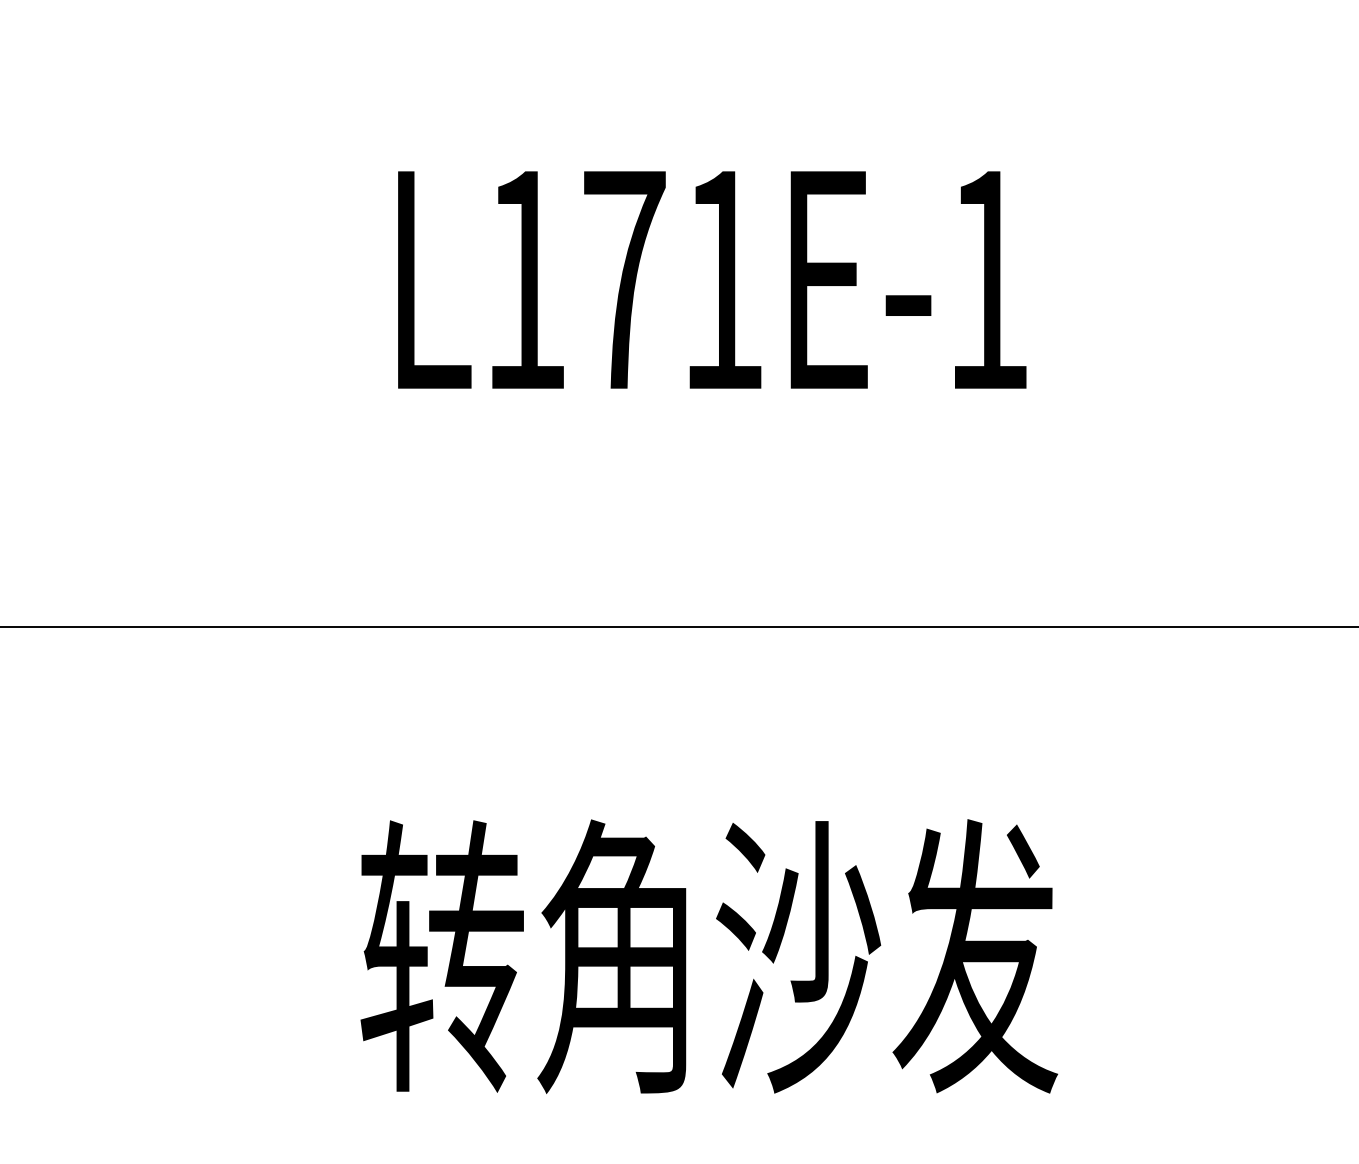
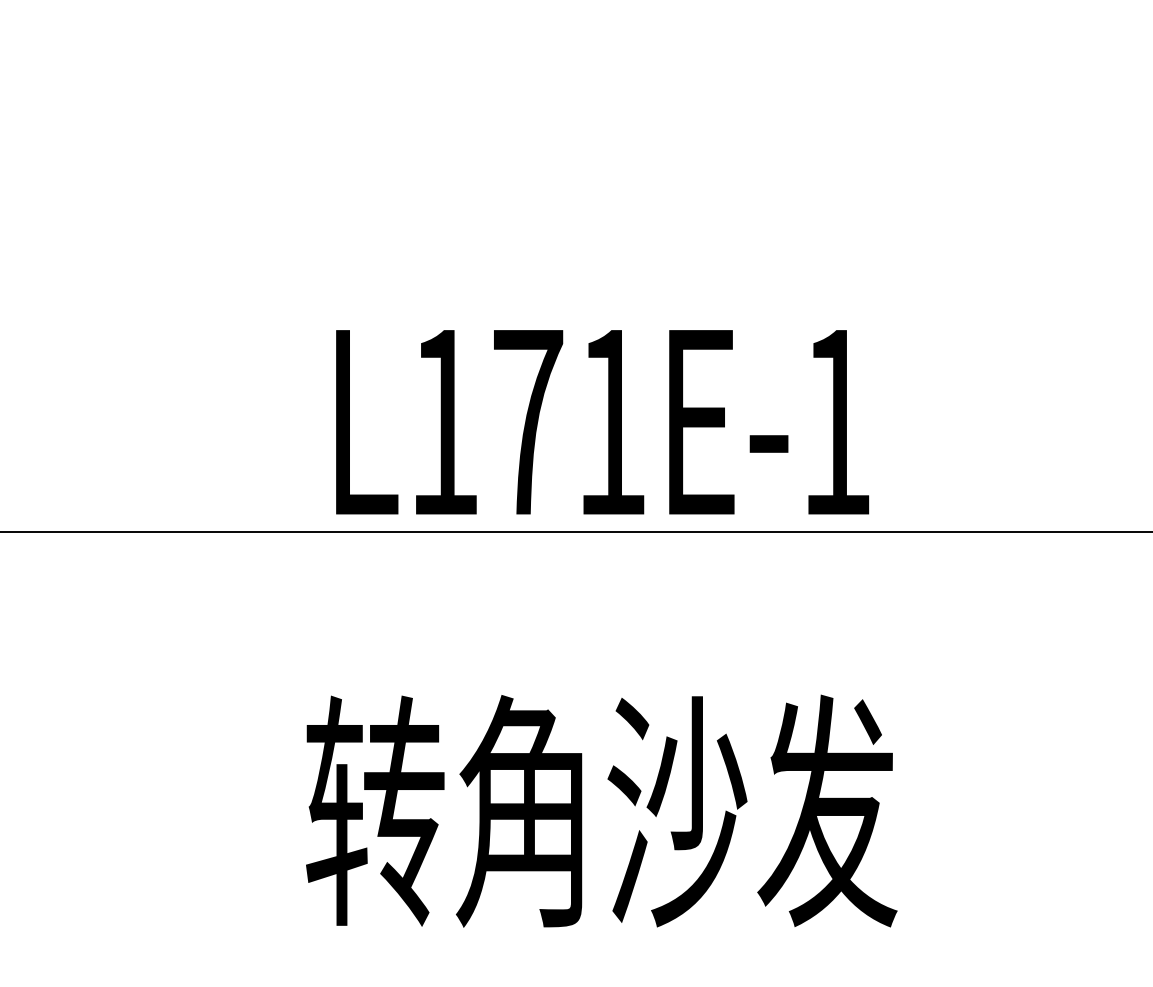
text: (712, 279) -> (602, 421), moved

